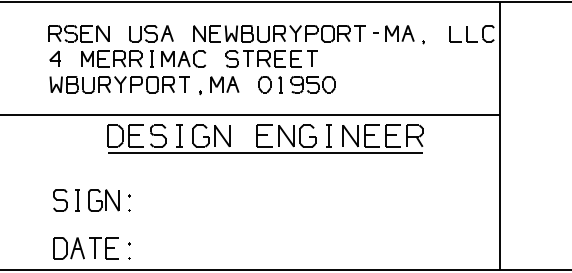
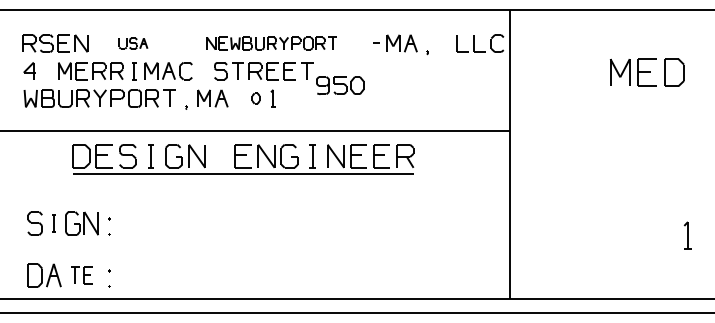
part: (151, 33) -> (133, 43), size x0.6
part: (279, 33) -> (271, 43), size x0.7
part: (264, 84) -> (255, 98), size x0.6
part: (313, 84) -> (340, 85), moved
part: (265, 139) -> (243, 159), moved
part: (77, 200) -> (53, 223), size x0.7
part: (103, 248) -> (81, 275), size x0.7

